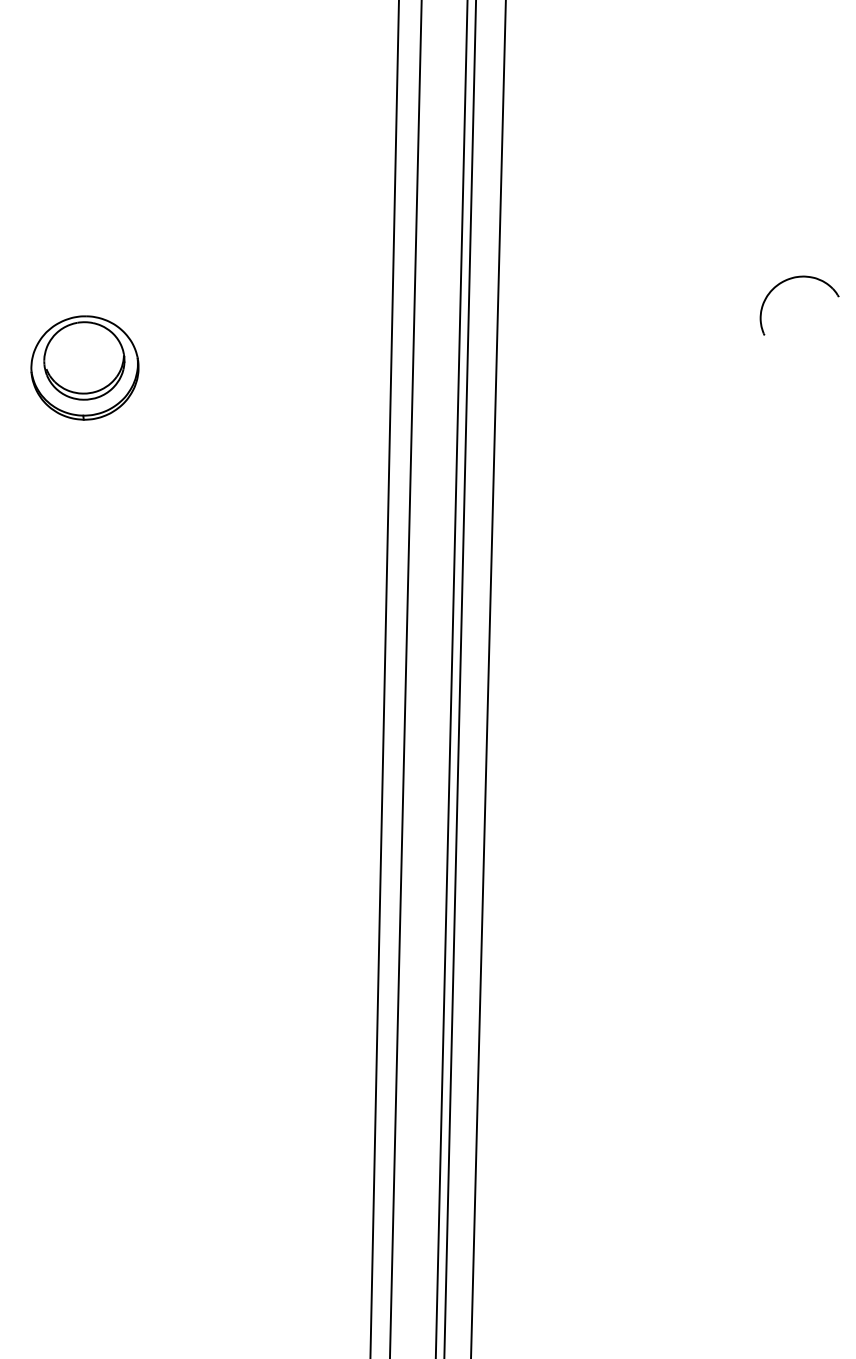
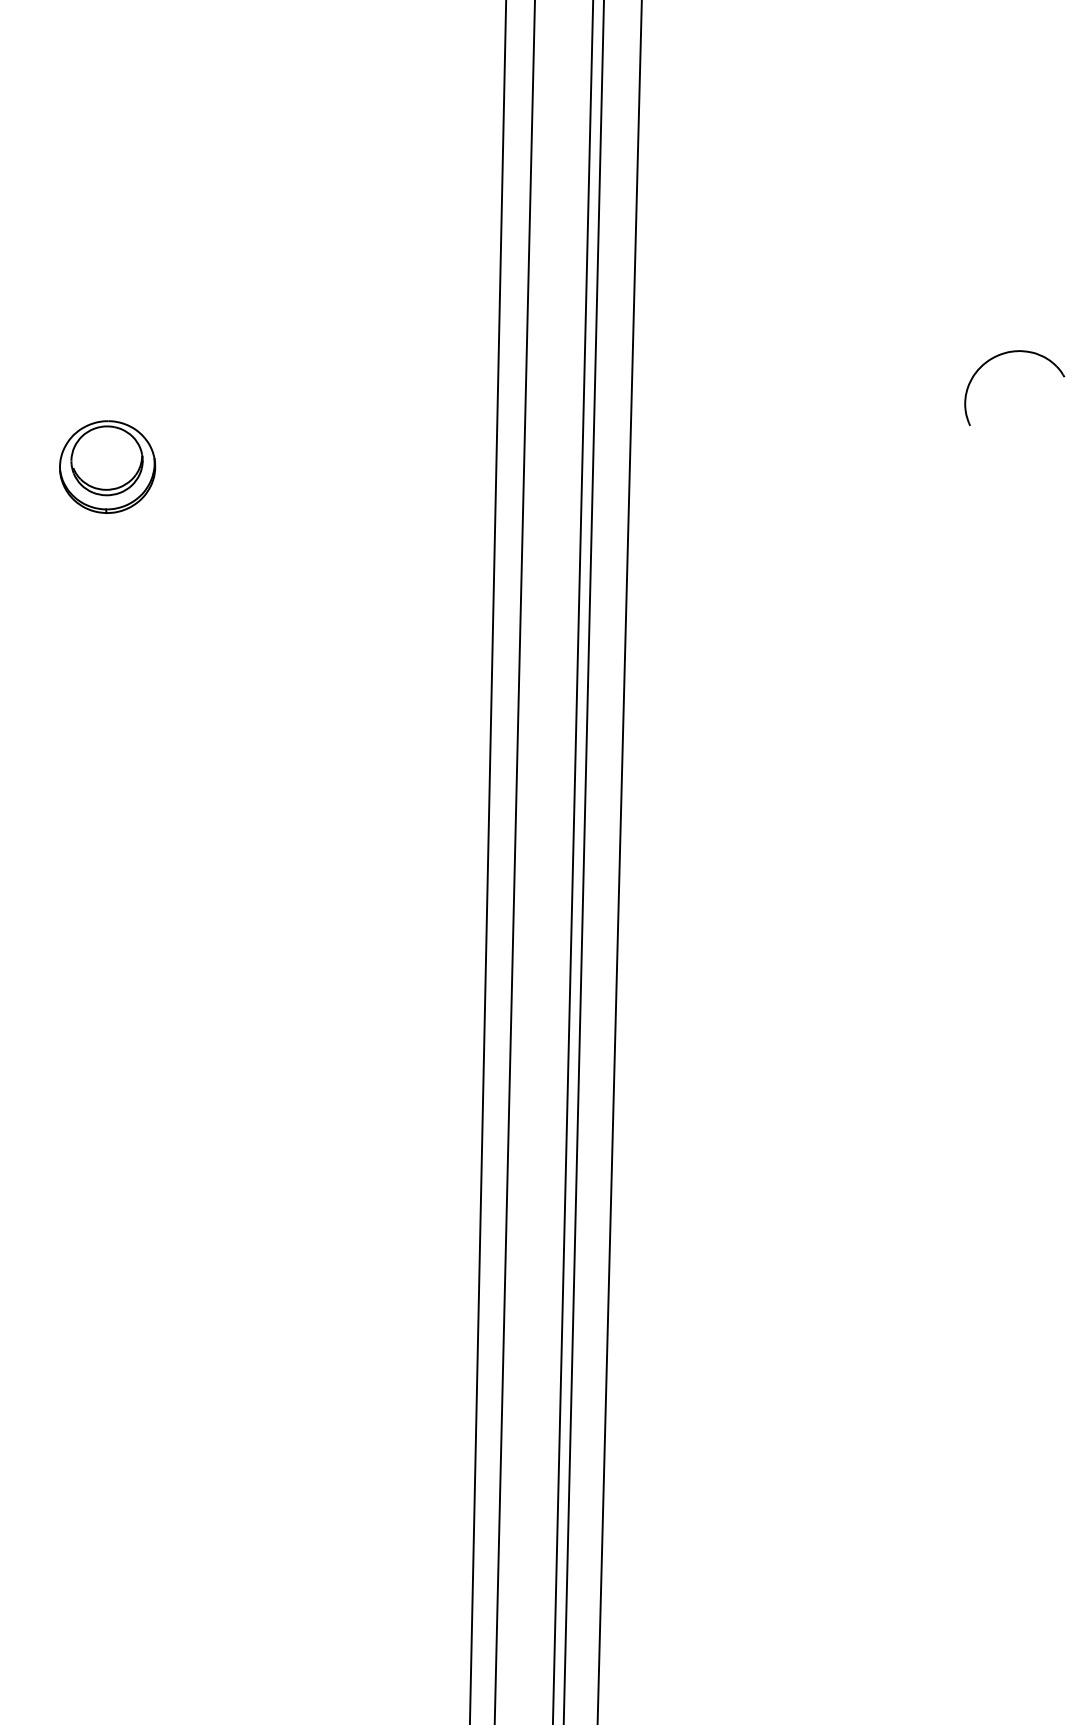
part: (84, 367) -> (107, 466), size x0.7

